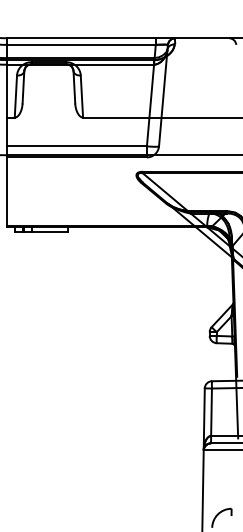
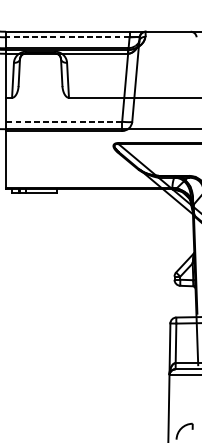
line: (81, 44) -> (67, 36), solid -> dashed
line: (77, 146) -> (64, 121), solid -> dashed

